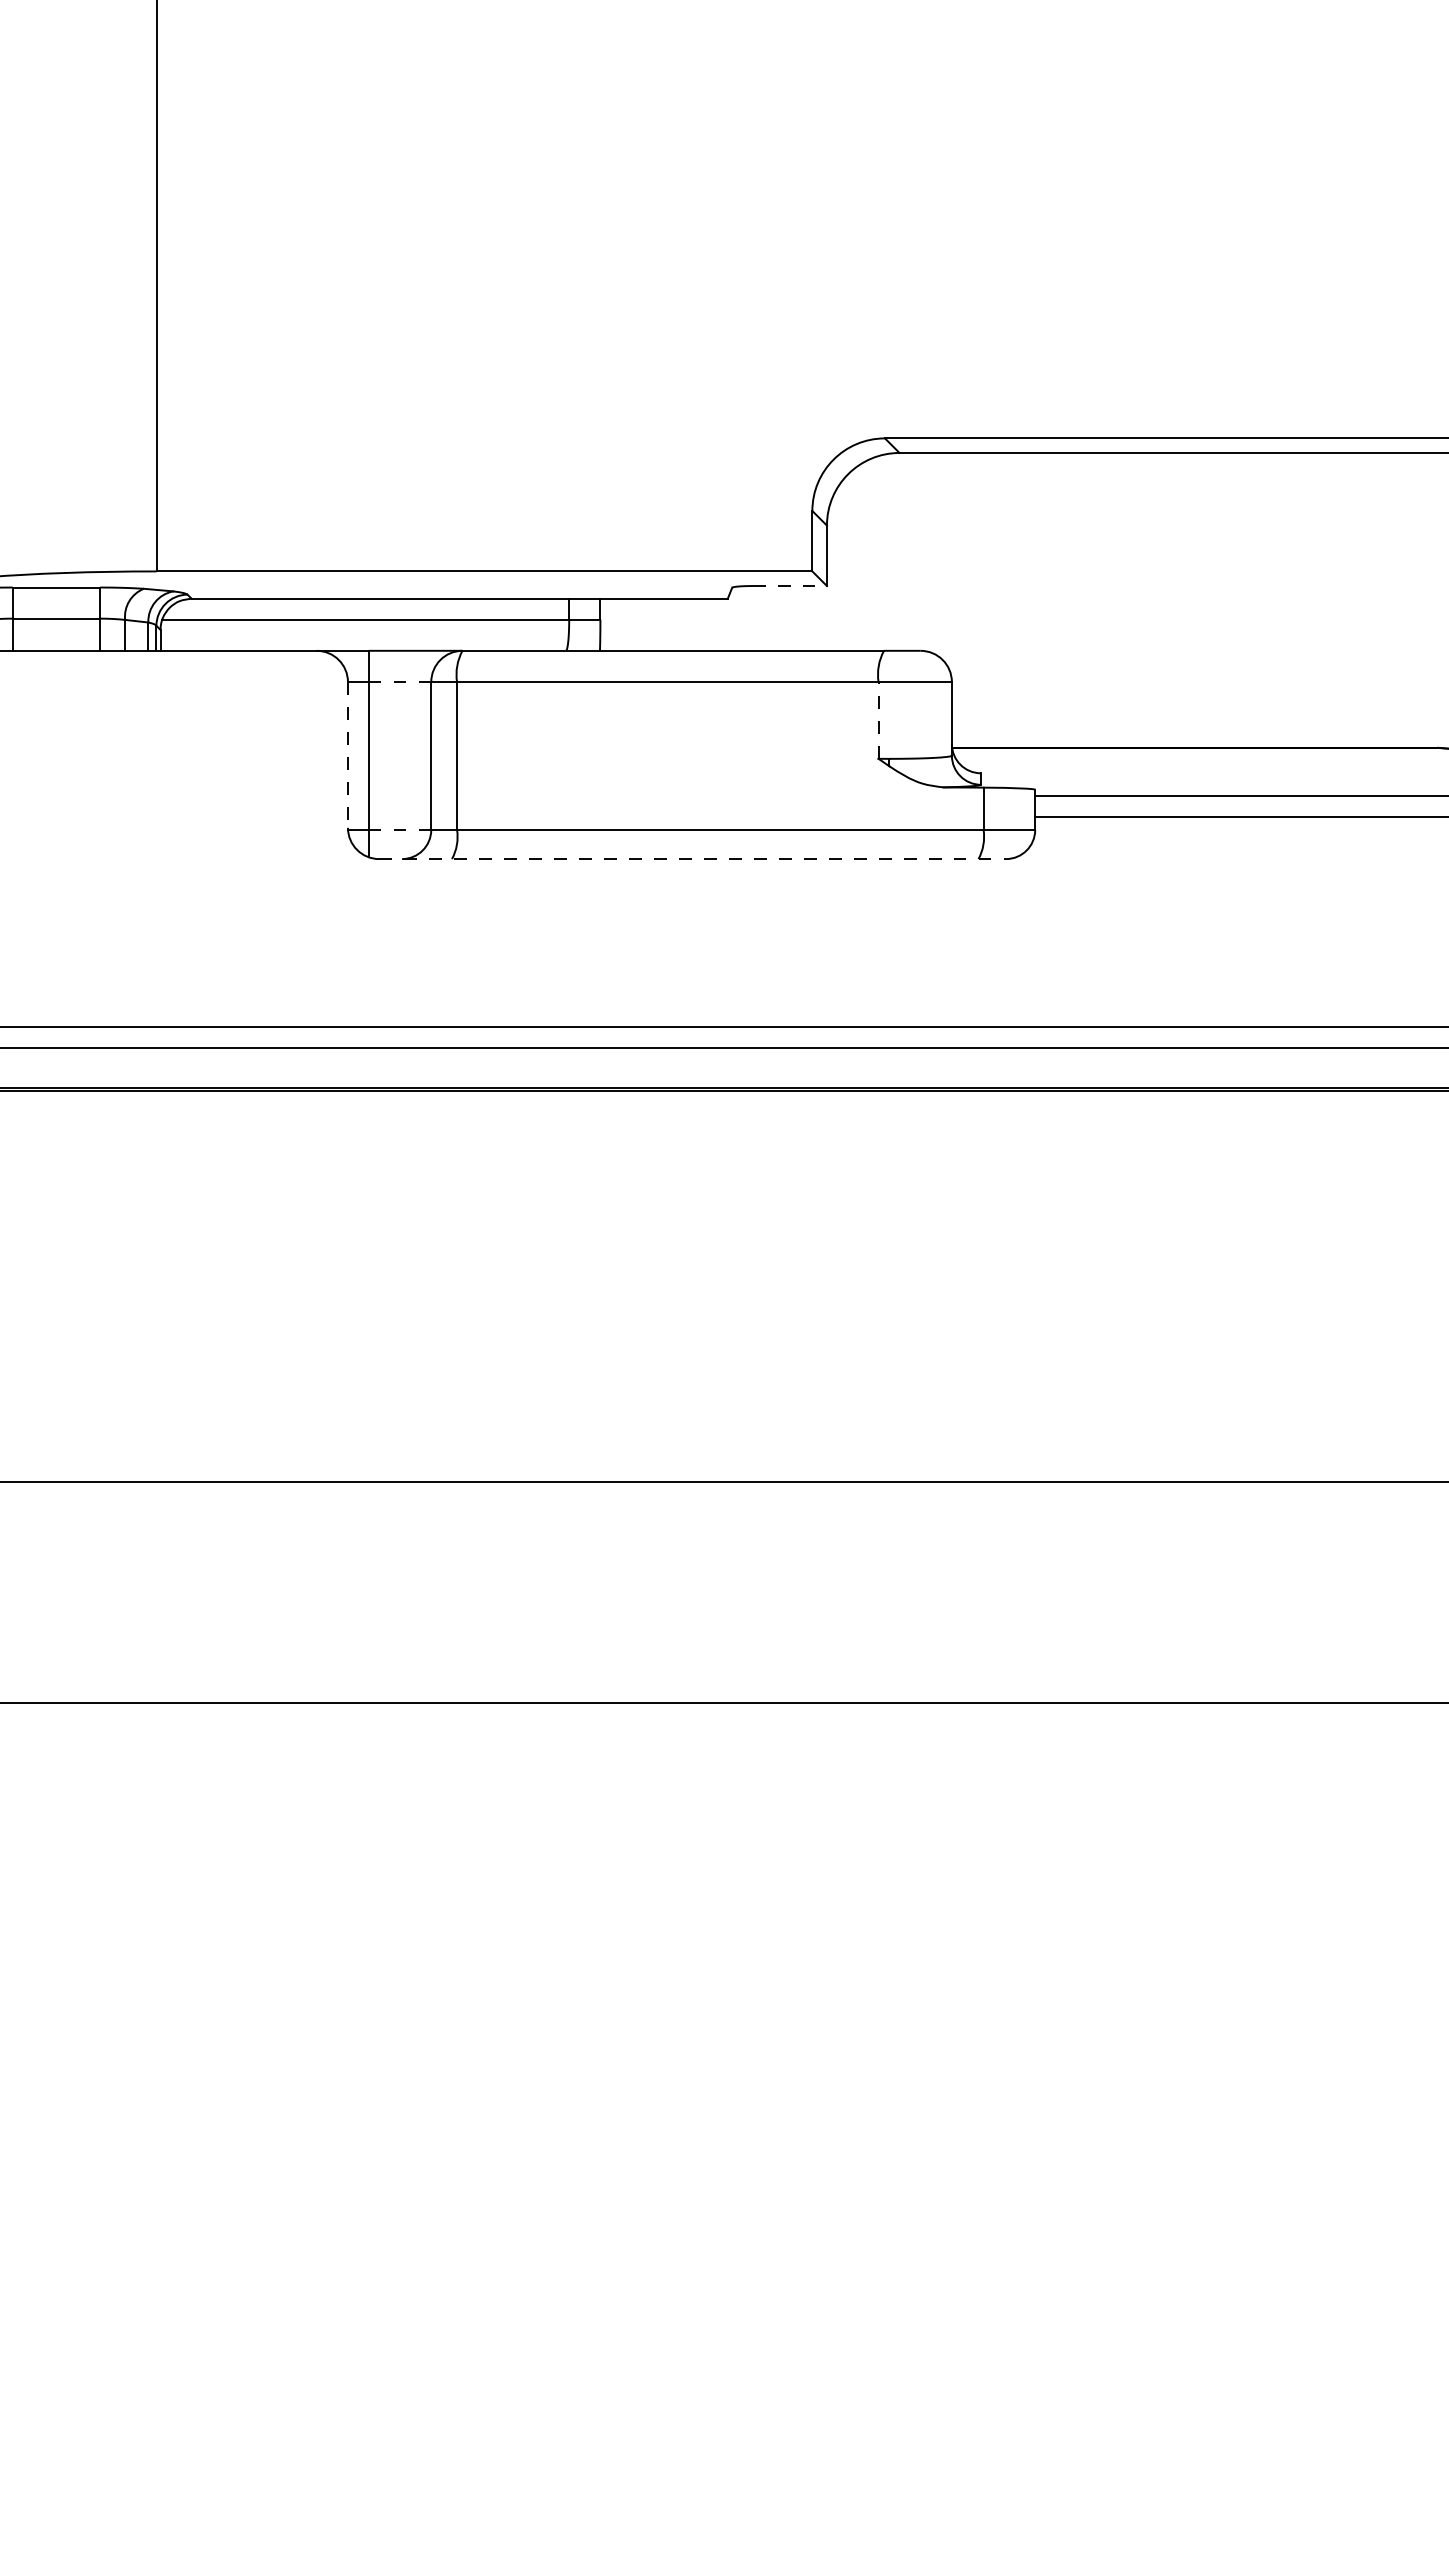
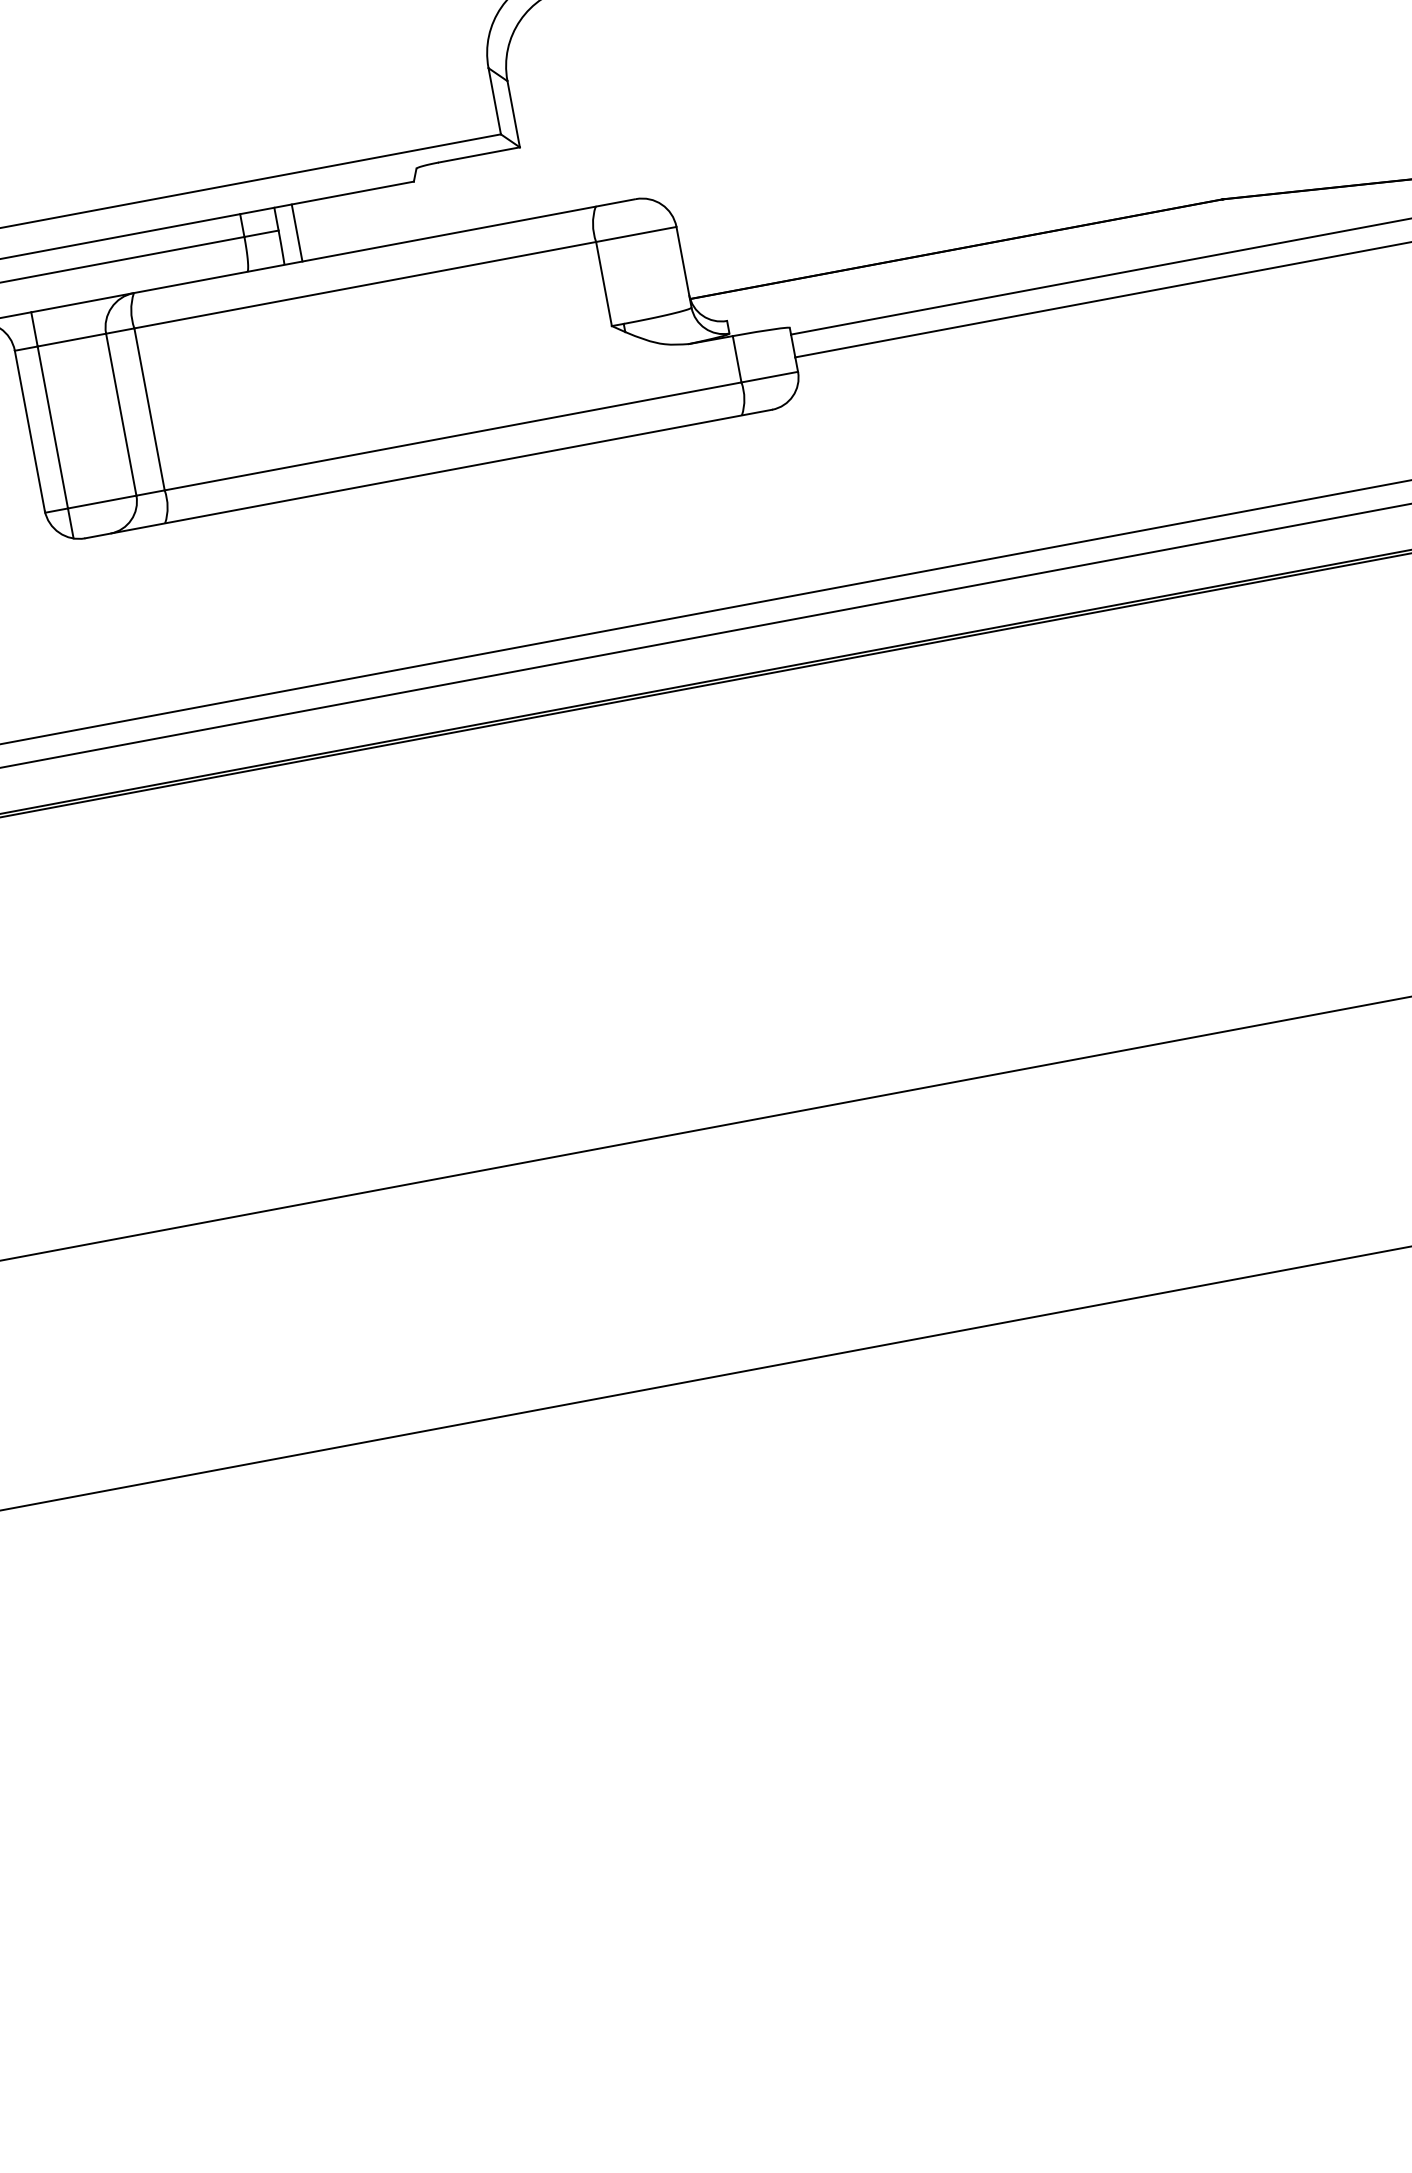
line: (789, 586) -> (478, 155), dashed -> solid
line: (616, 624) -> (297, 232), added
line: (400, 682) -> (72, 340), dashed -> solid
line: (878, 719) -> (603, 283), dashed -> solid
line: (347, 754) -> (29, 430), dashed -> solid
line: (400, 829) -> (102, 501), dashed -> solid
line: (693, 859) -> (429, 474), dashed -> solid

